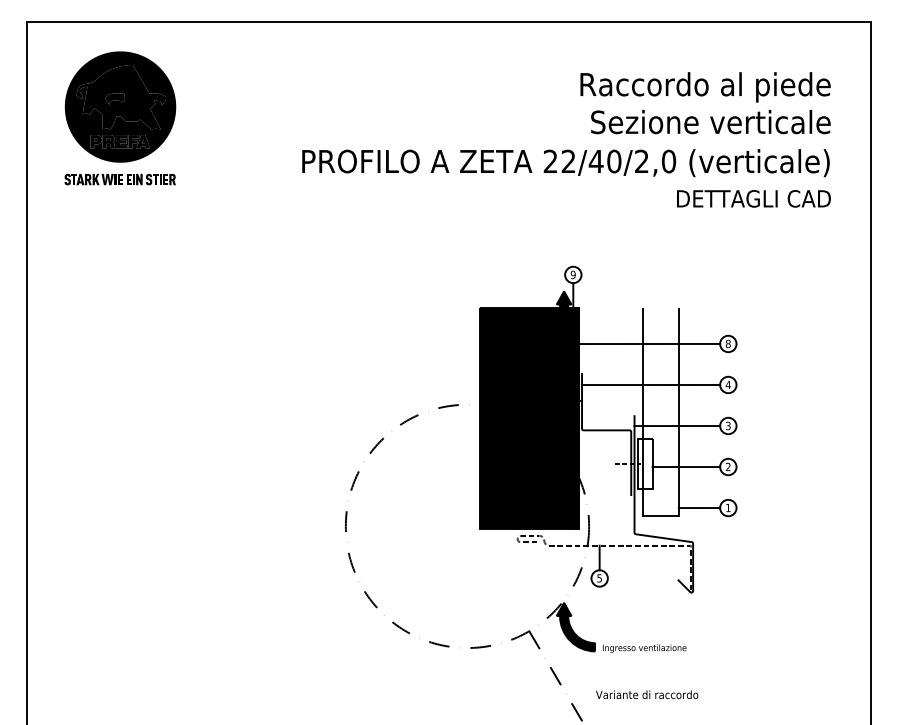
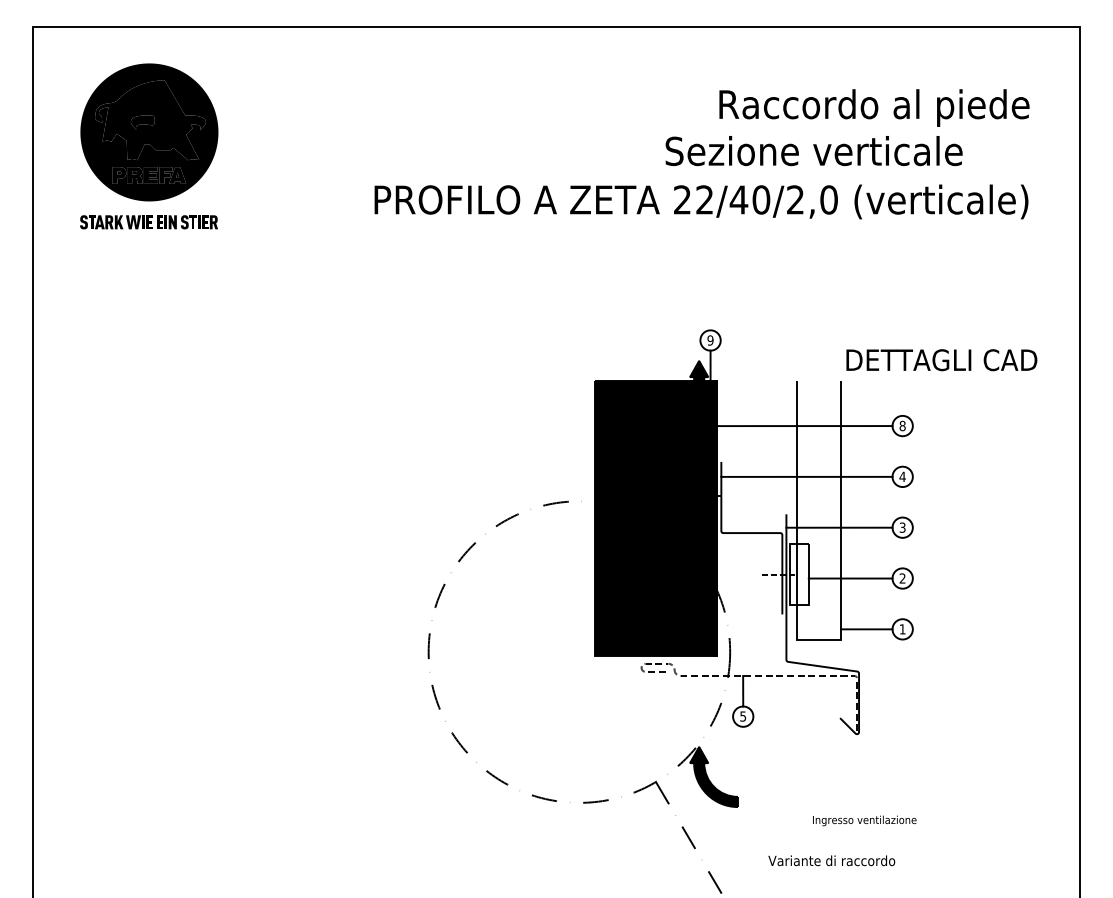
text: (710, 122) -> (813, 151), moved
text: (753, 198) -> (941, 359), moved
text: (644, 648) -> (864, 820), moved
text: (647, 694) -> (832, 860), moved

